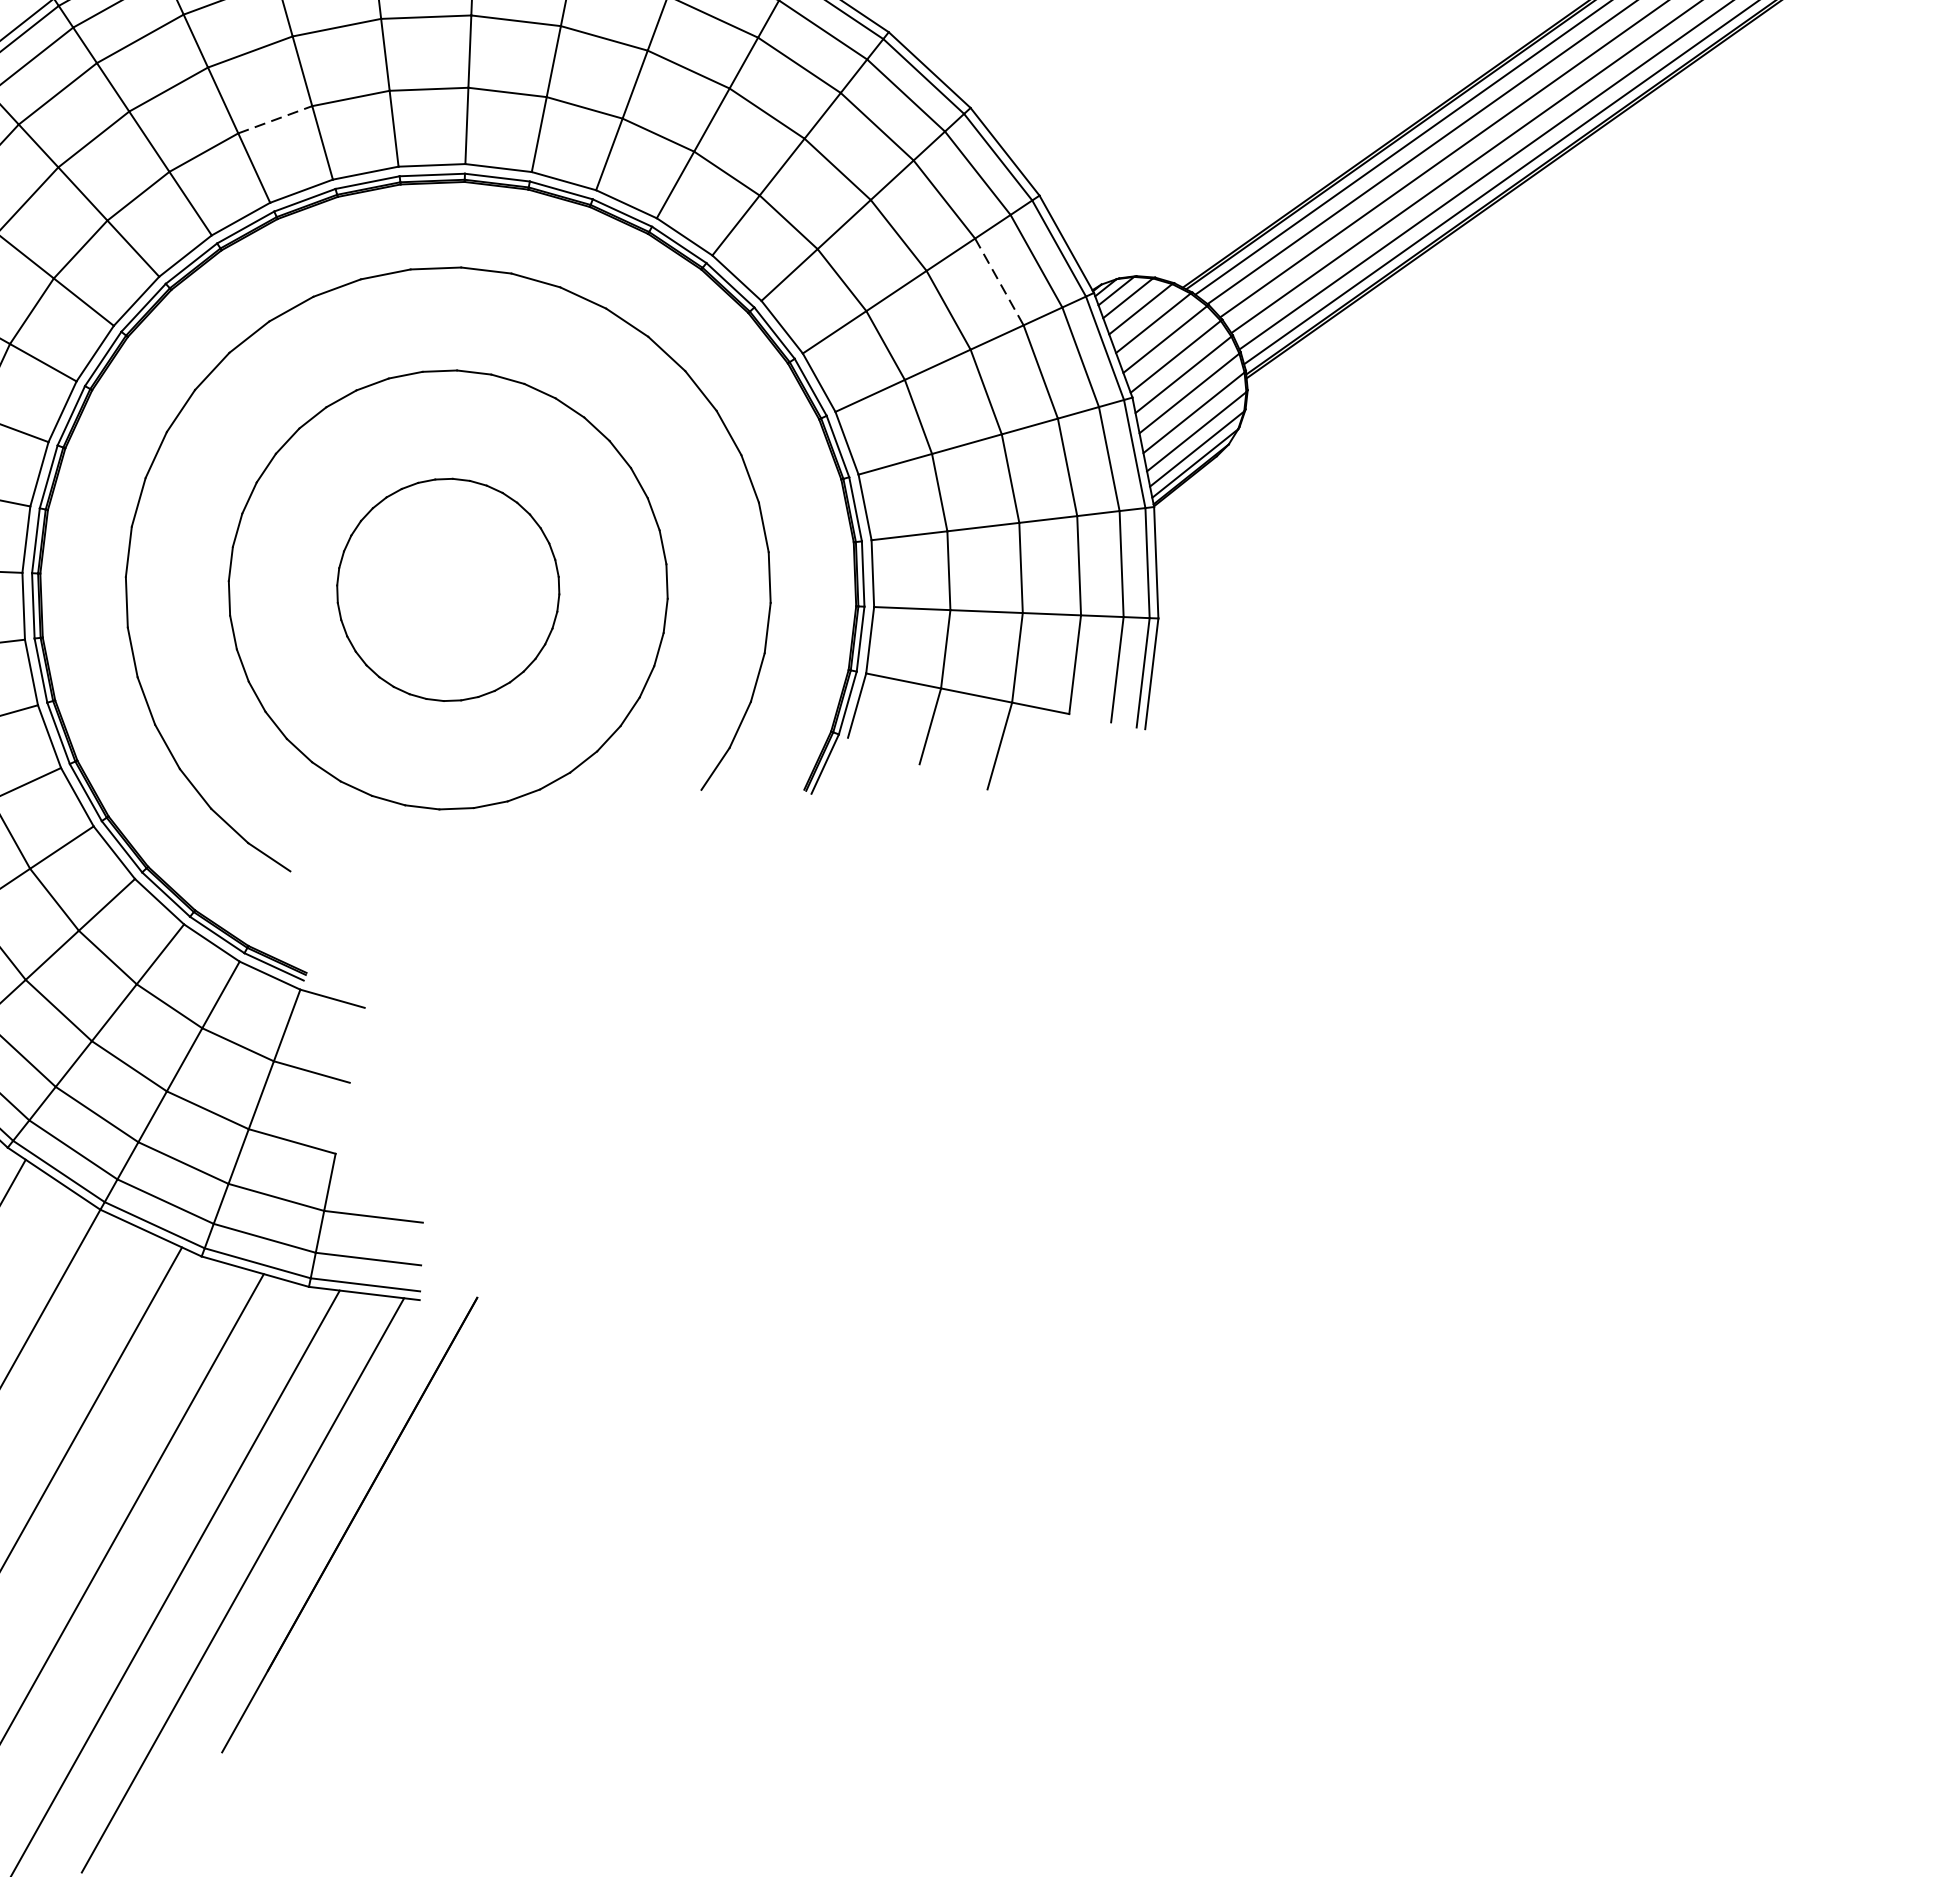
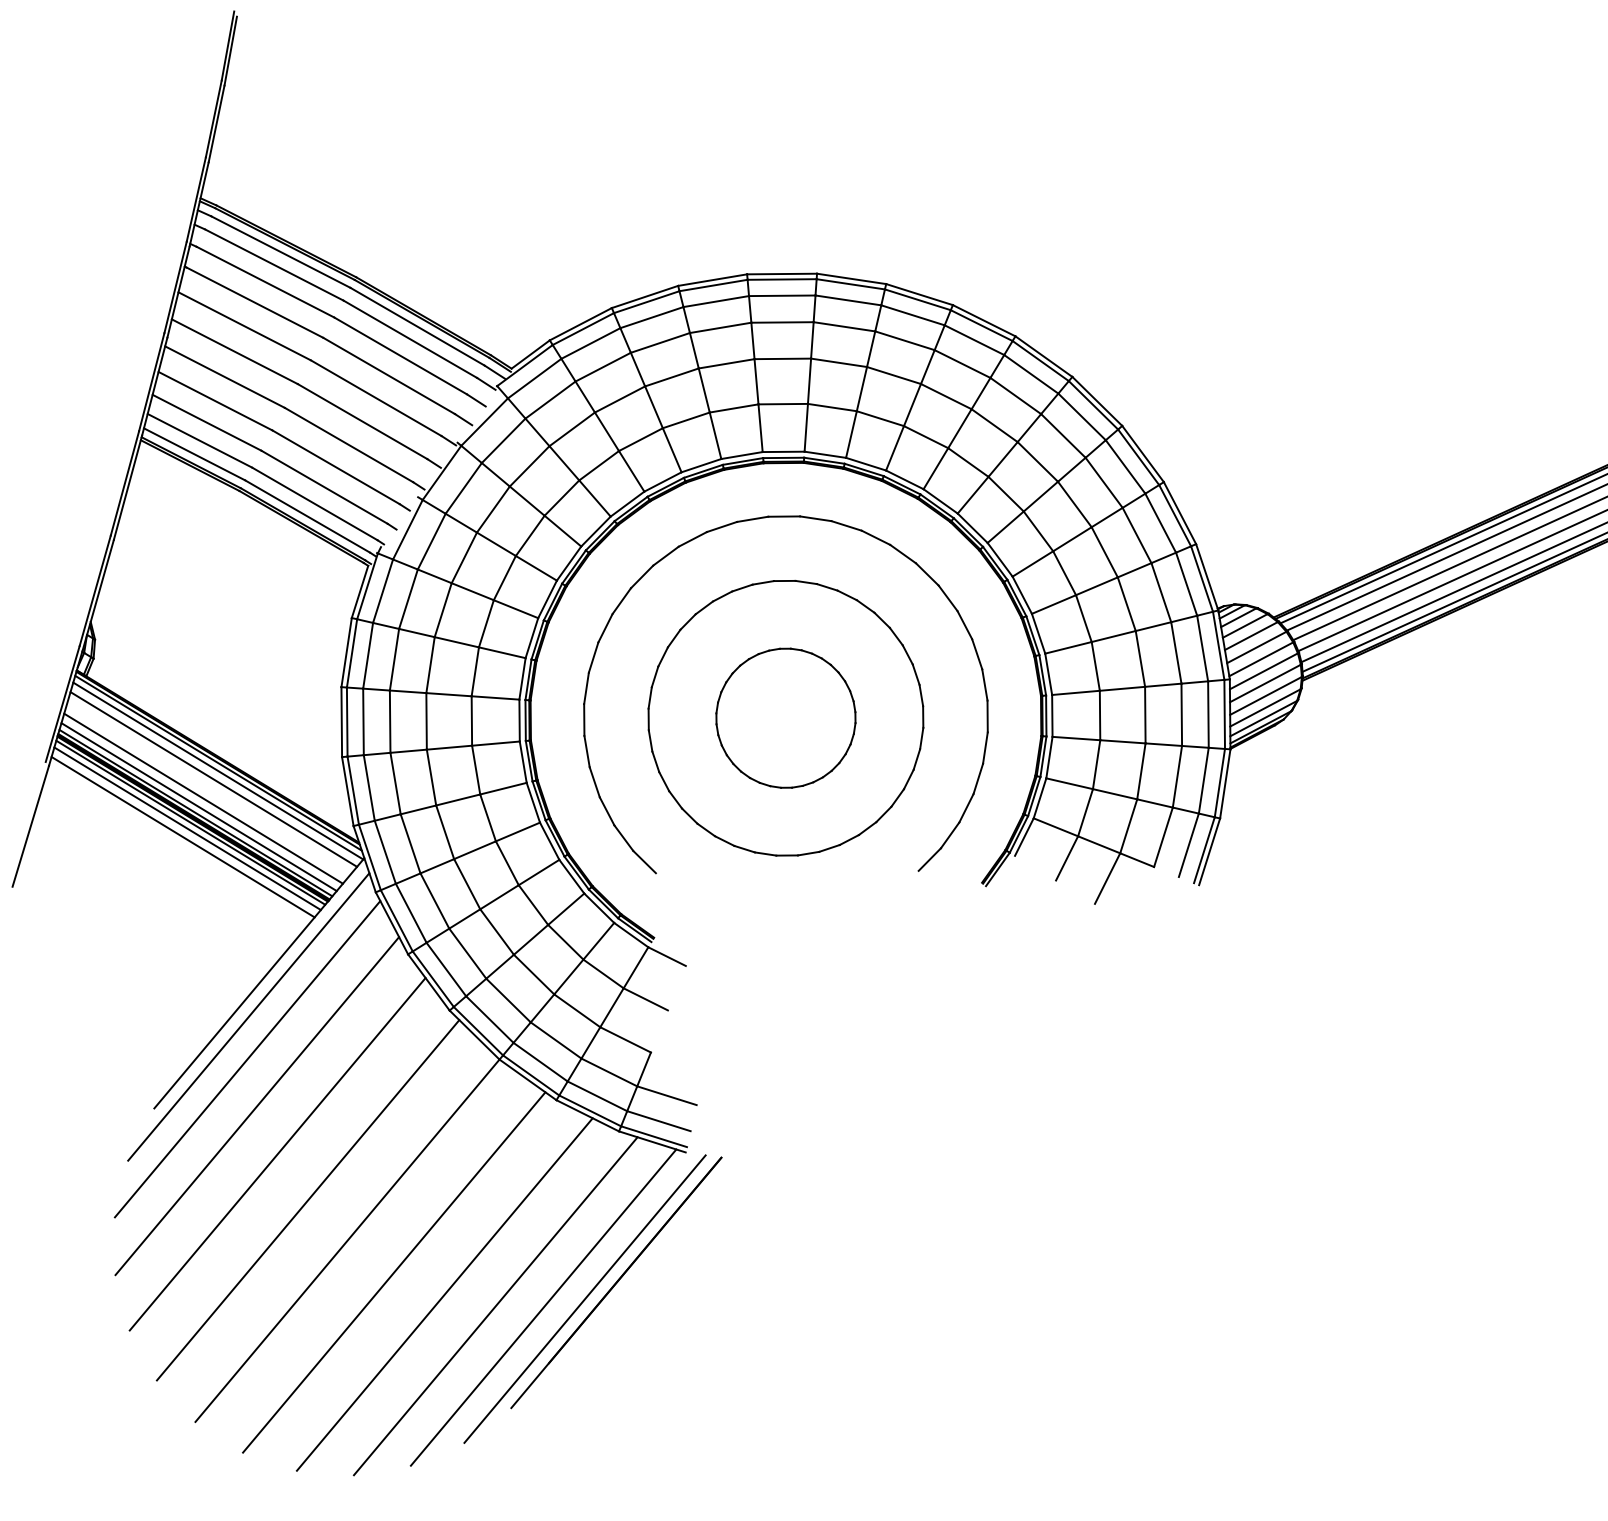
line: (275, 119) -> (734, 408), dashed -> solid
line: (999, 283) -> (1161, 593), dashed -> solid
line: (304, 1559) -> (584, 1298), added

